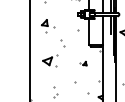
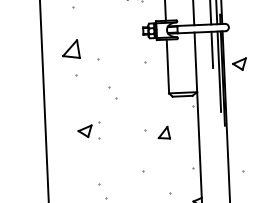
part: (47, 25) -> (79, 56), size x1.43
part: (50, 61) -> (89, 131), size x0.71
part: (82, 63) -> (156, 132), size x1.67

